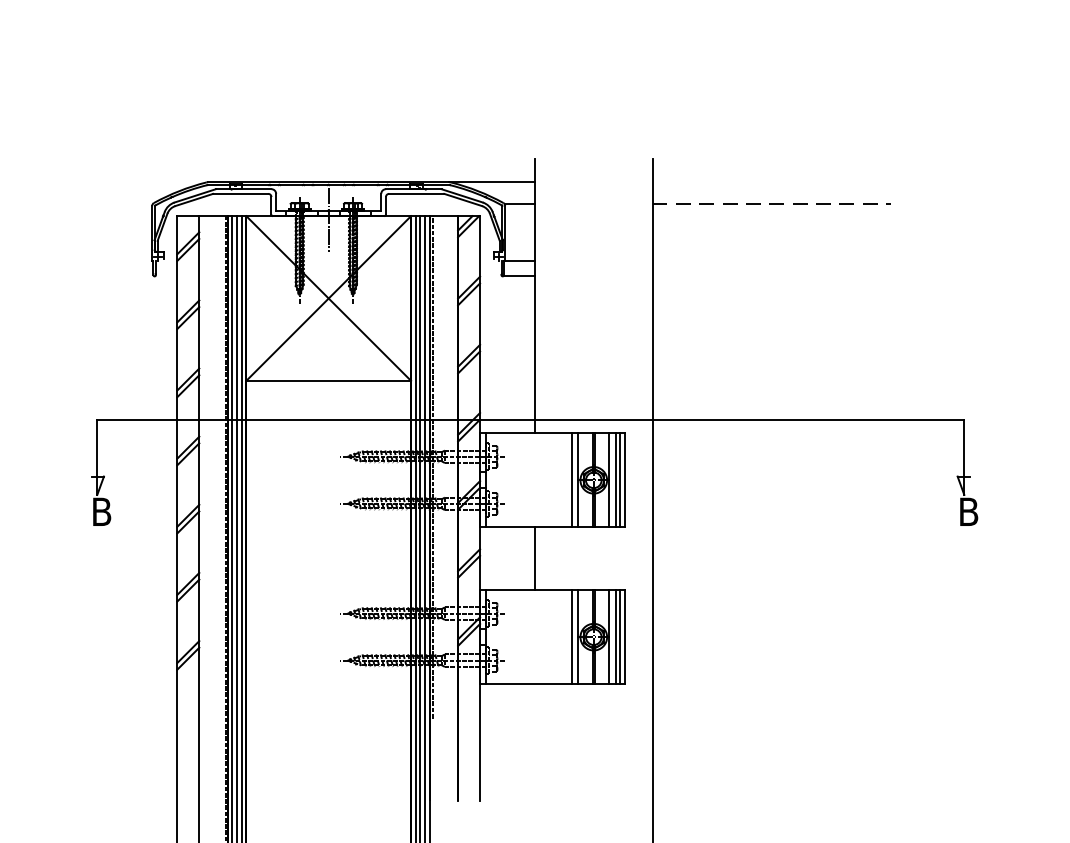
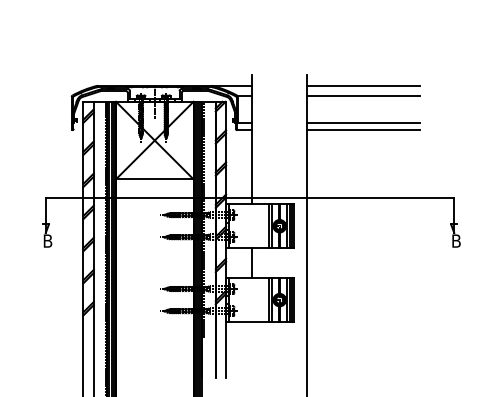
line: (771, 181) -> (363, 85), added
line: (773, 205) -> (364, 96), dashed -> solid
line: (771, 260) -> (363, 122), added
line: (771, 277) -> (363, 130), added

